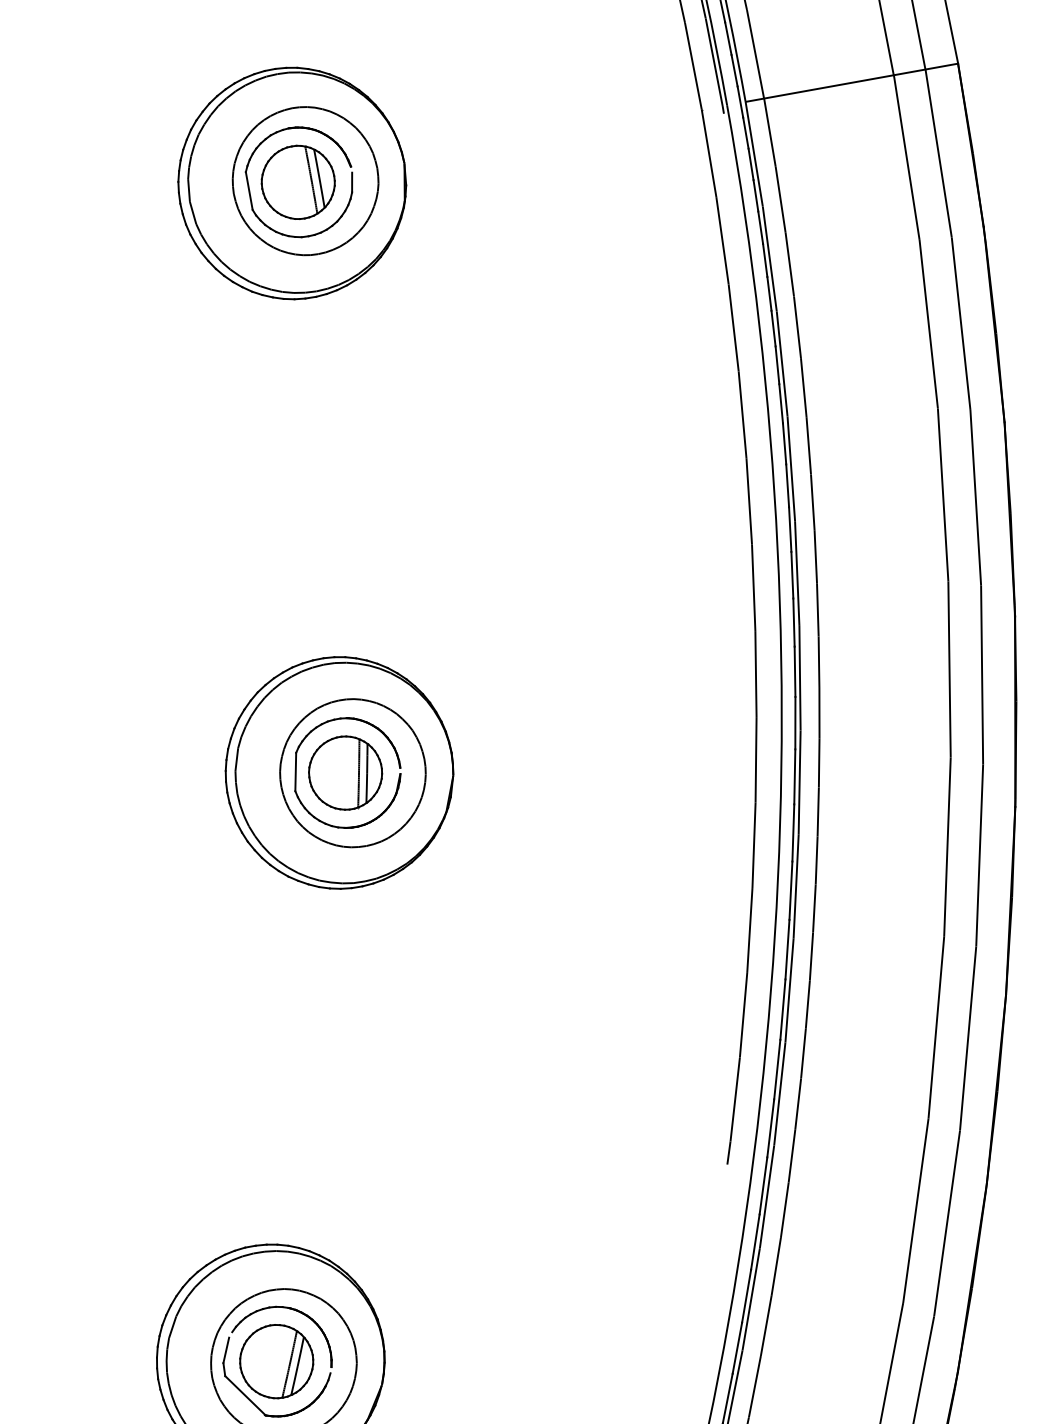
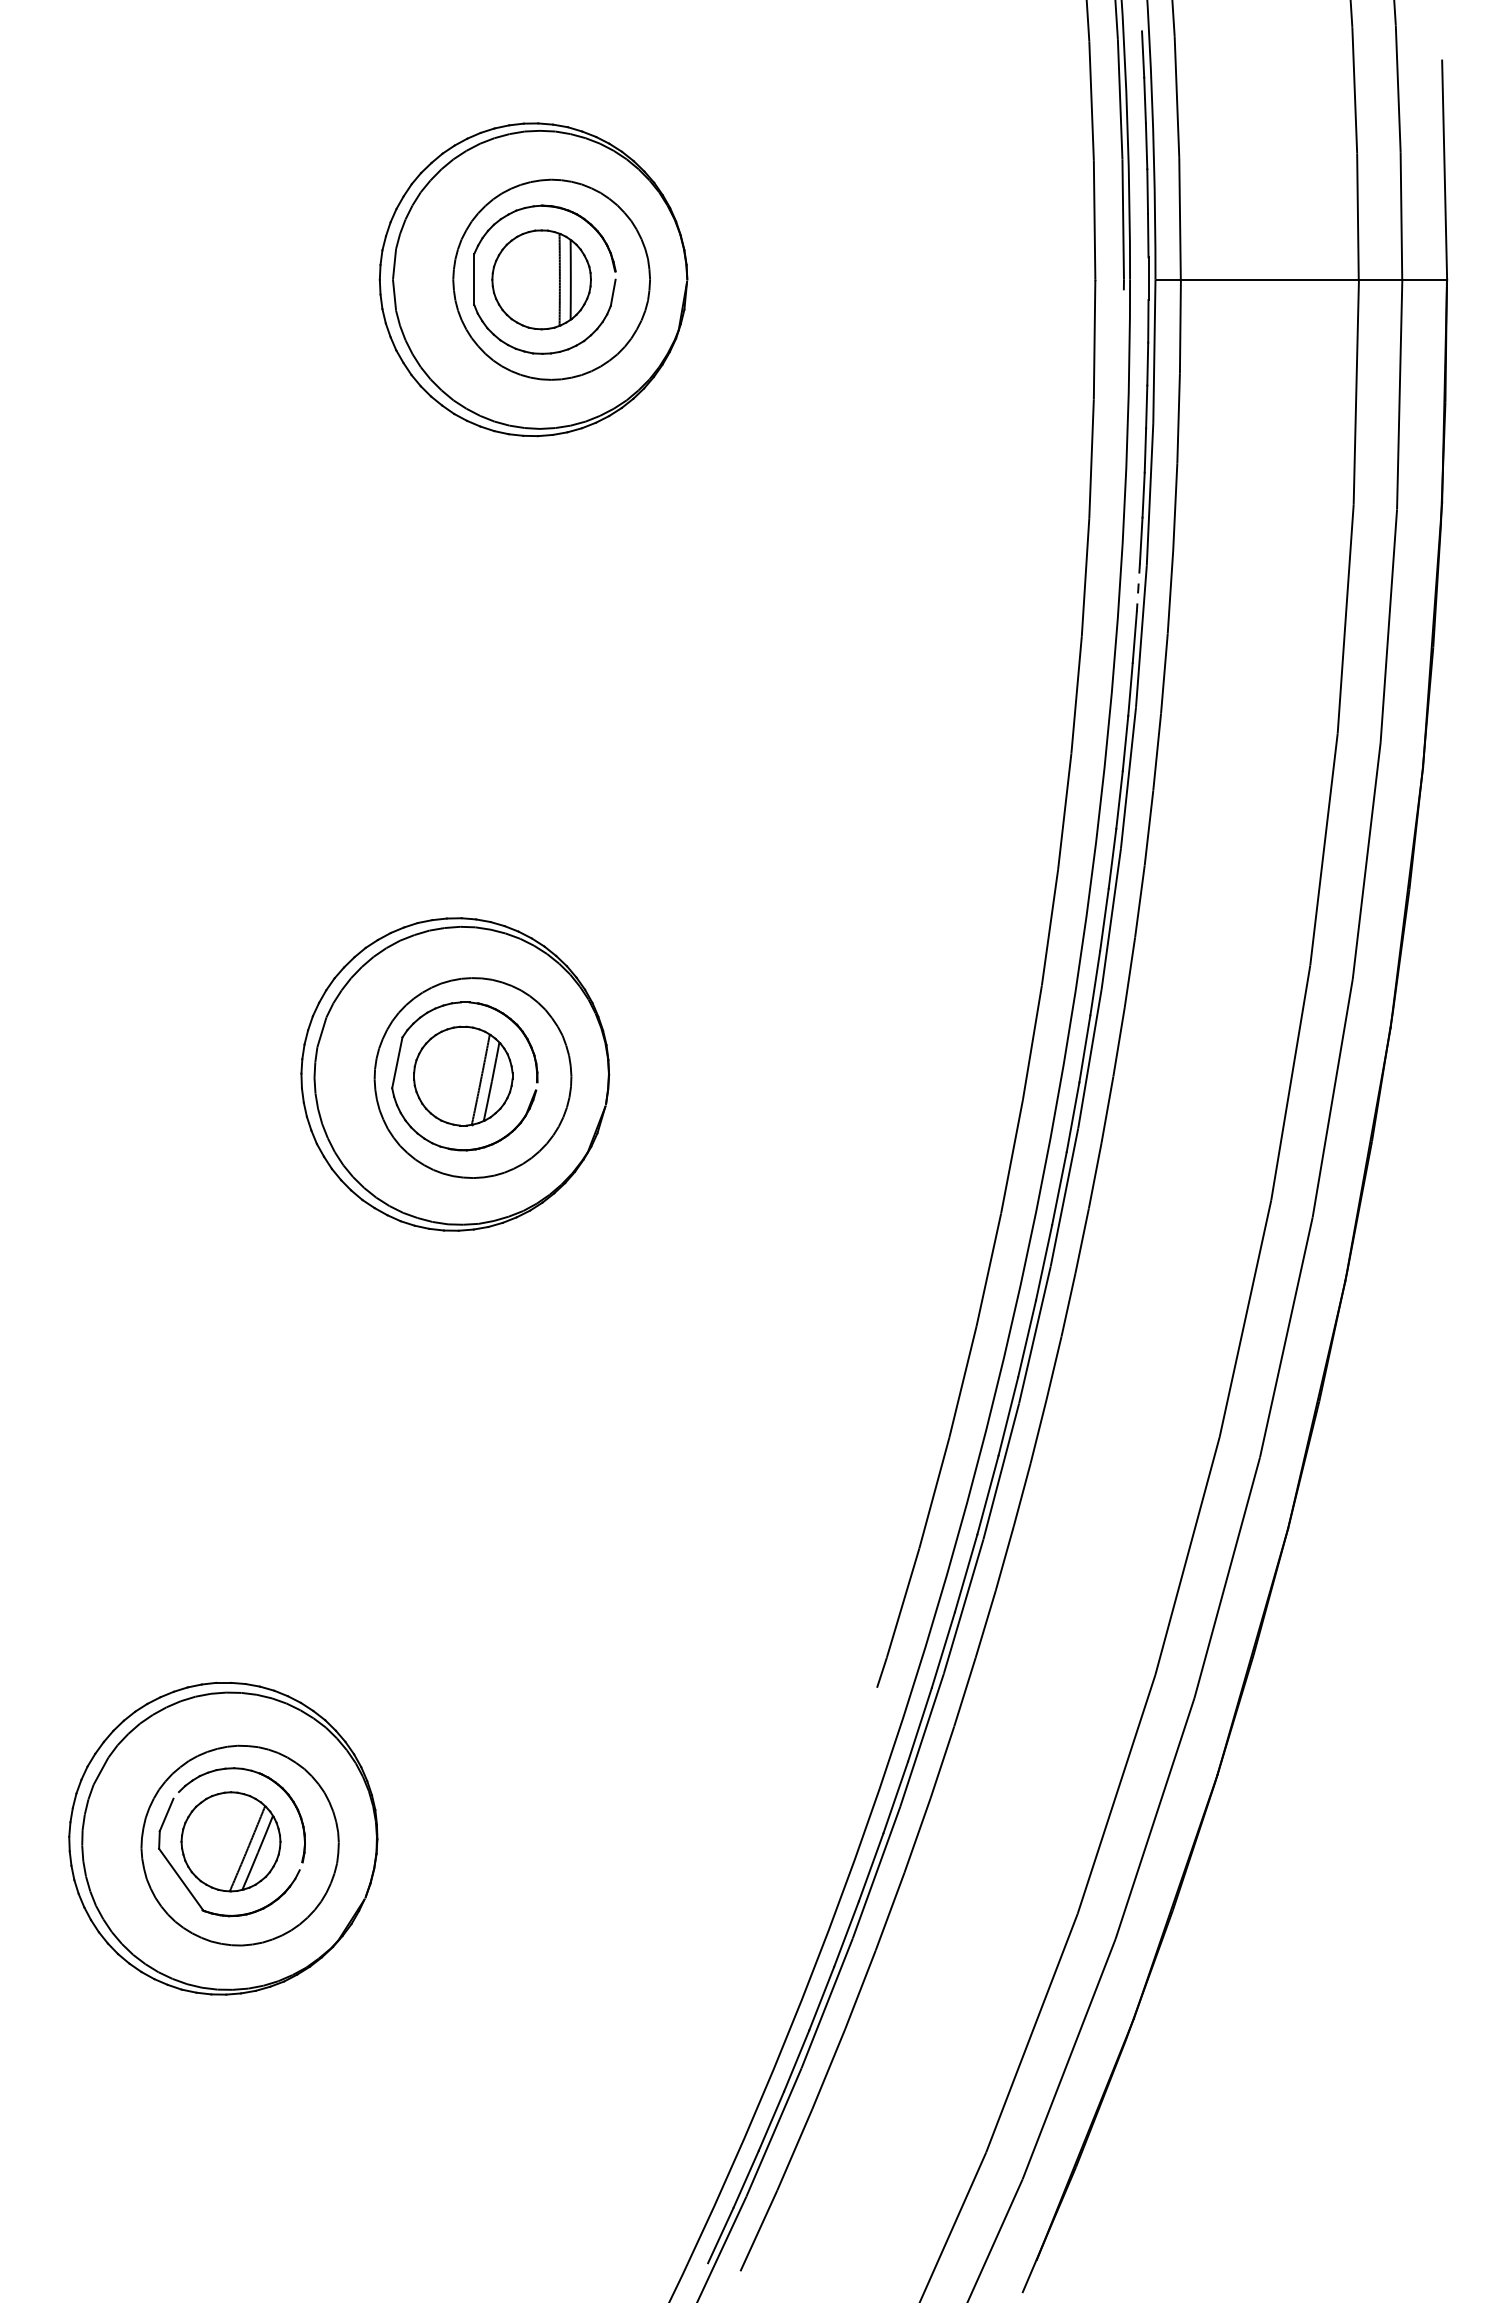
line: (773, 329) -> (1138, 588), solid -> dashed

